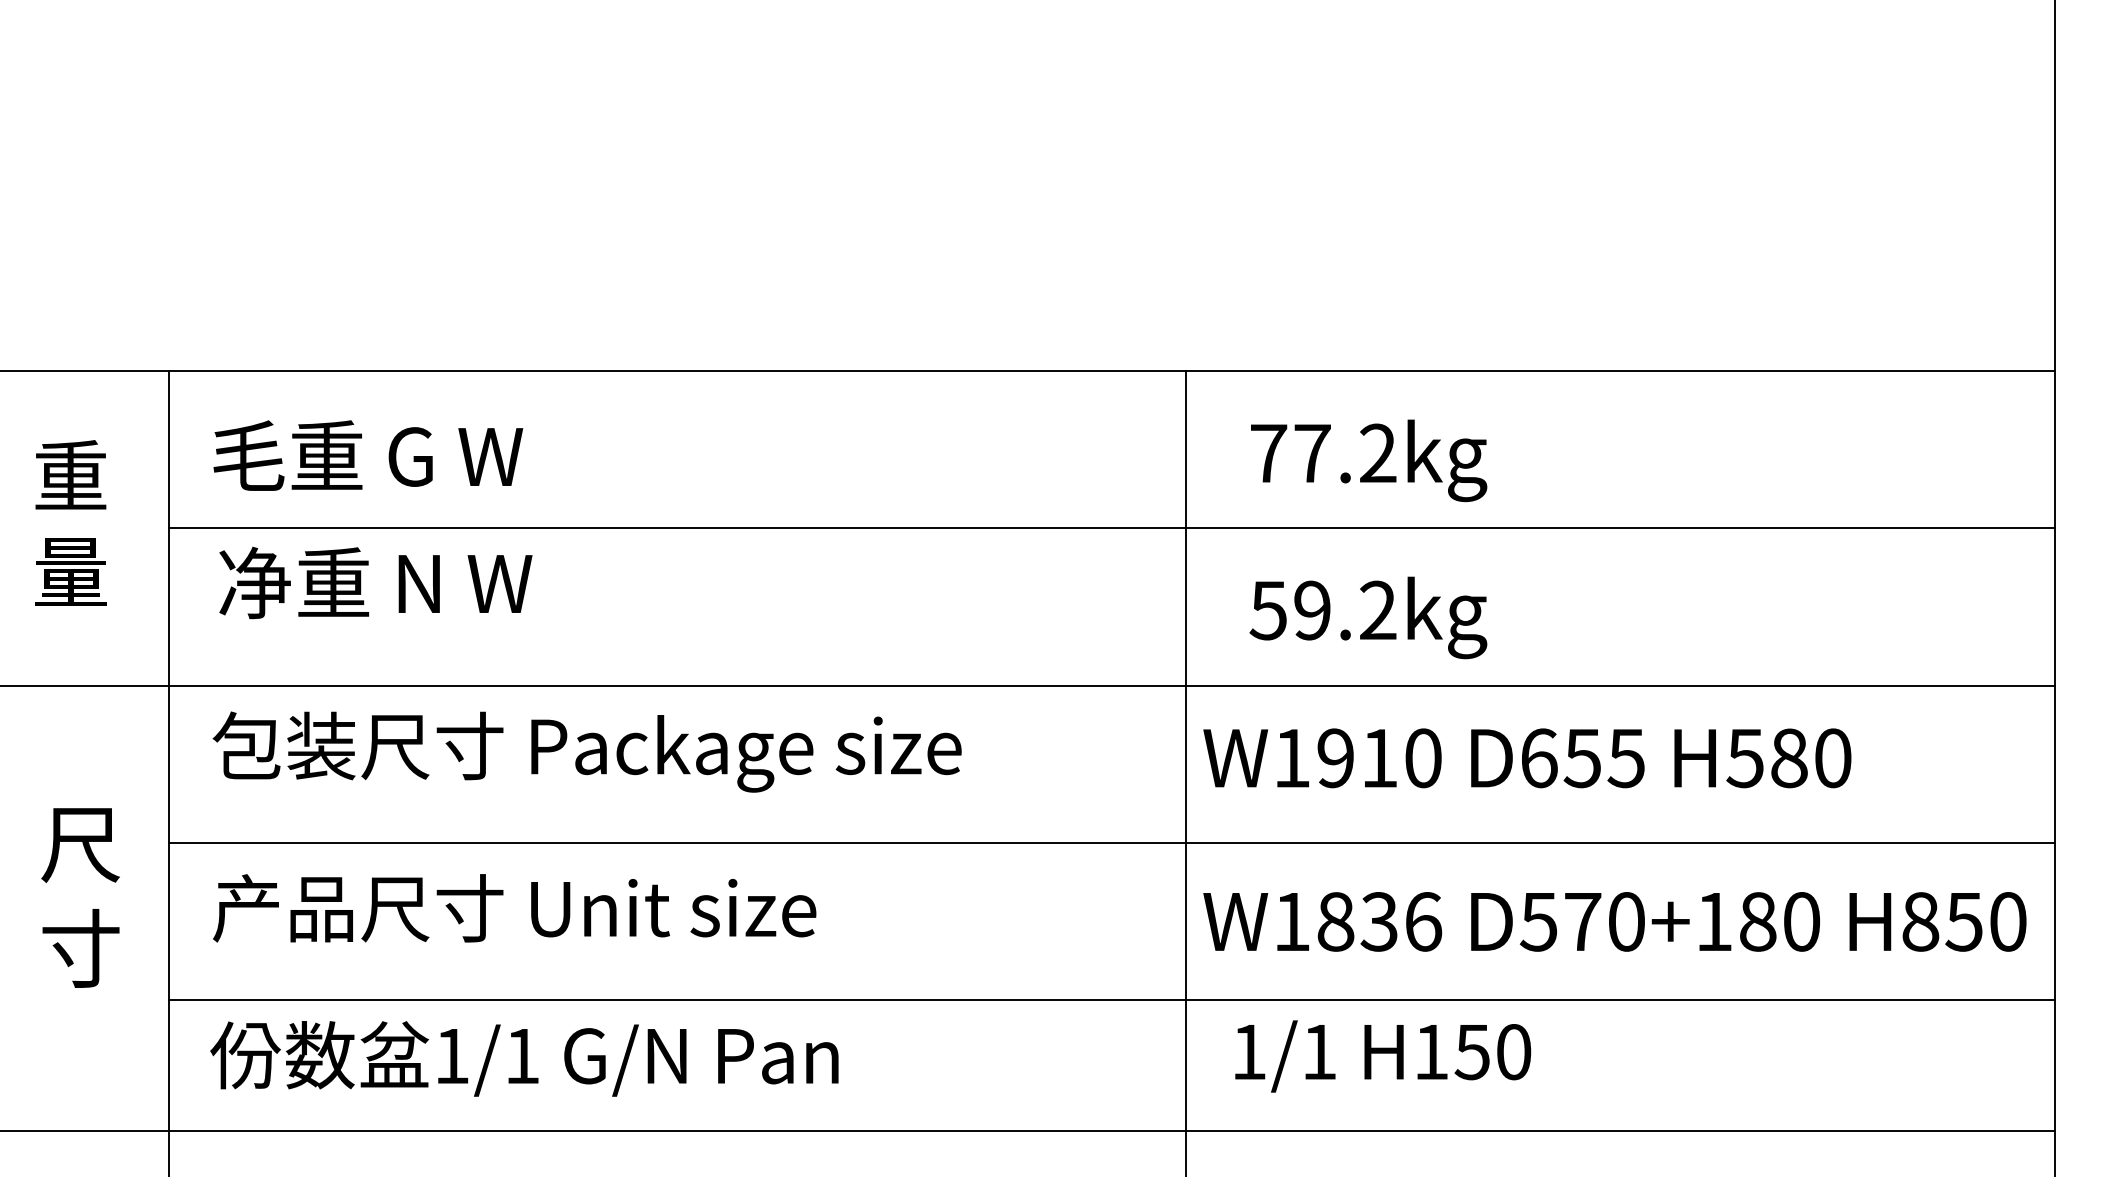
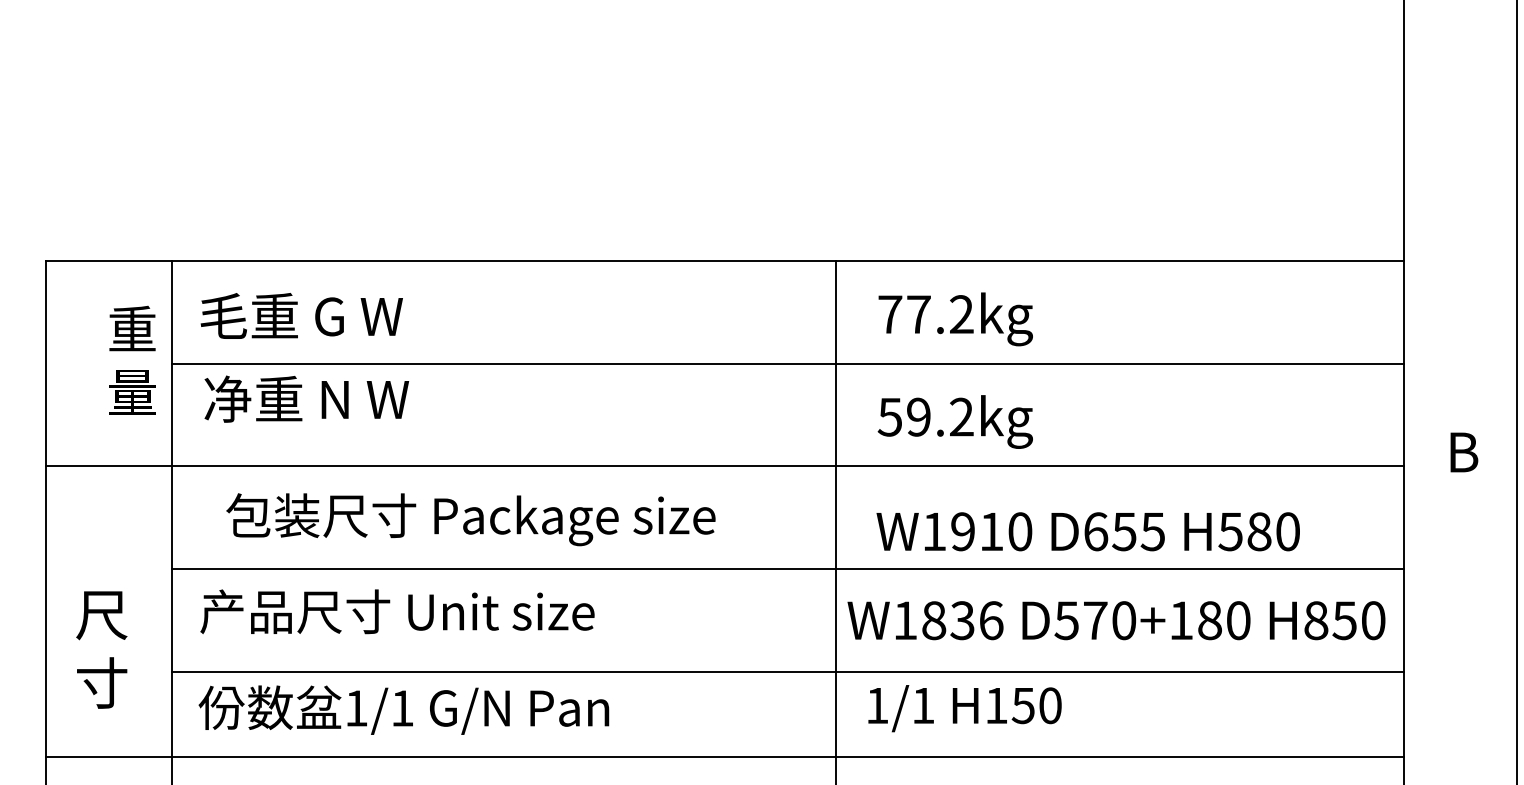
text: (70, 522) -> (132, 359), moved
text: (586, 751) -> (470, 519), moved
text: (1526, 757) -> (1087, 531), moved
text: (80, 897) -> (101, 649), moved

